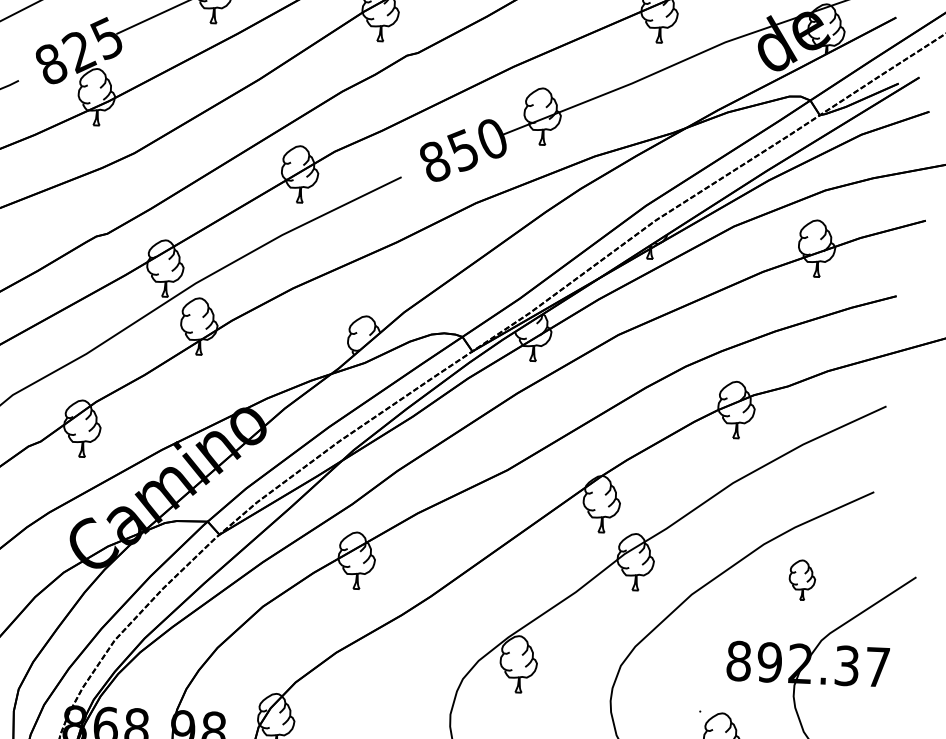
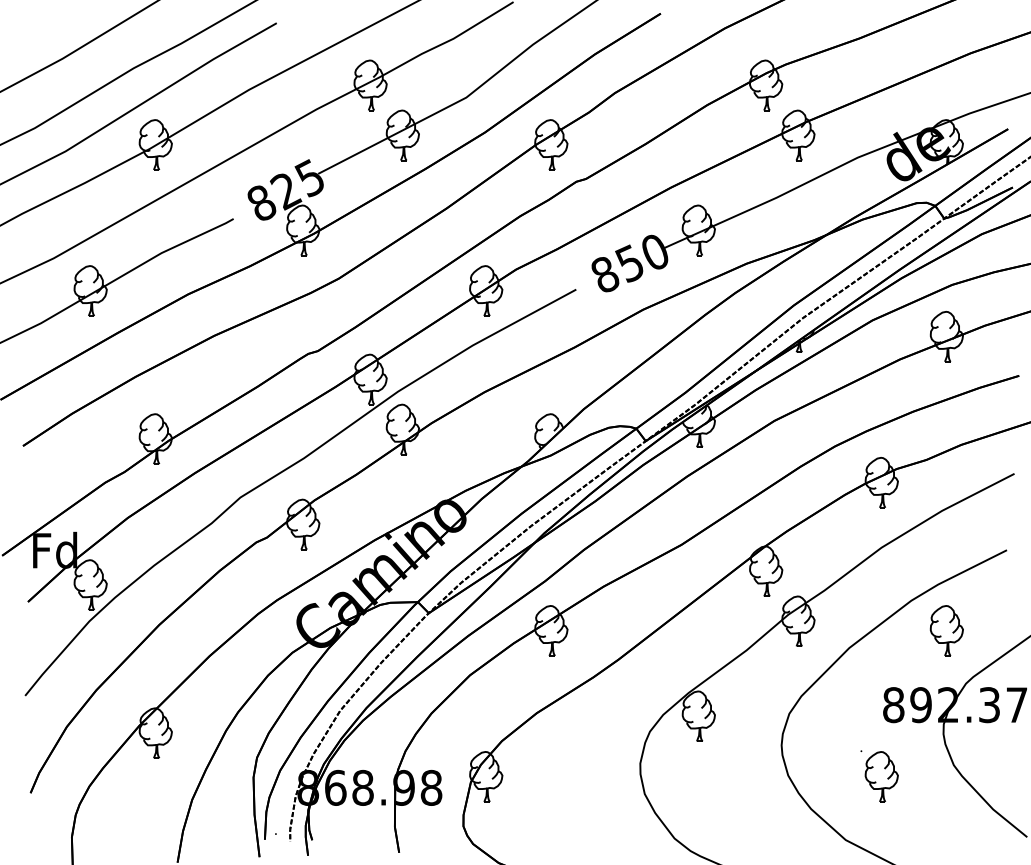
part: (802, 579) -> (946, 630), size x1.43

